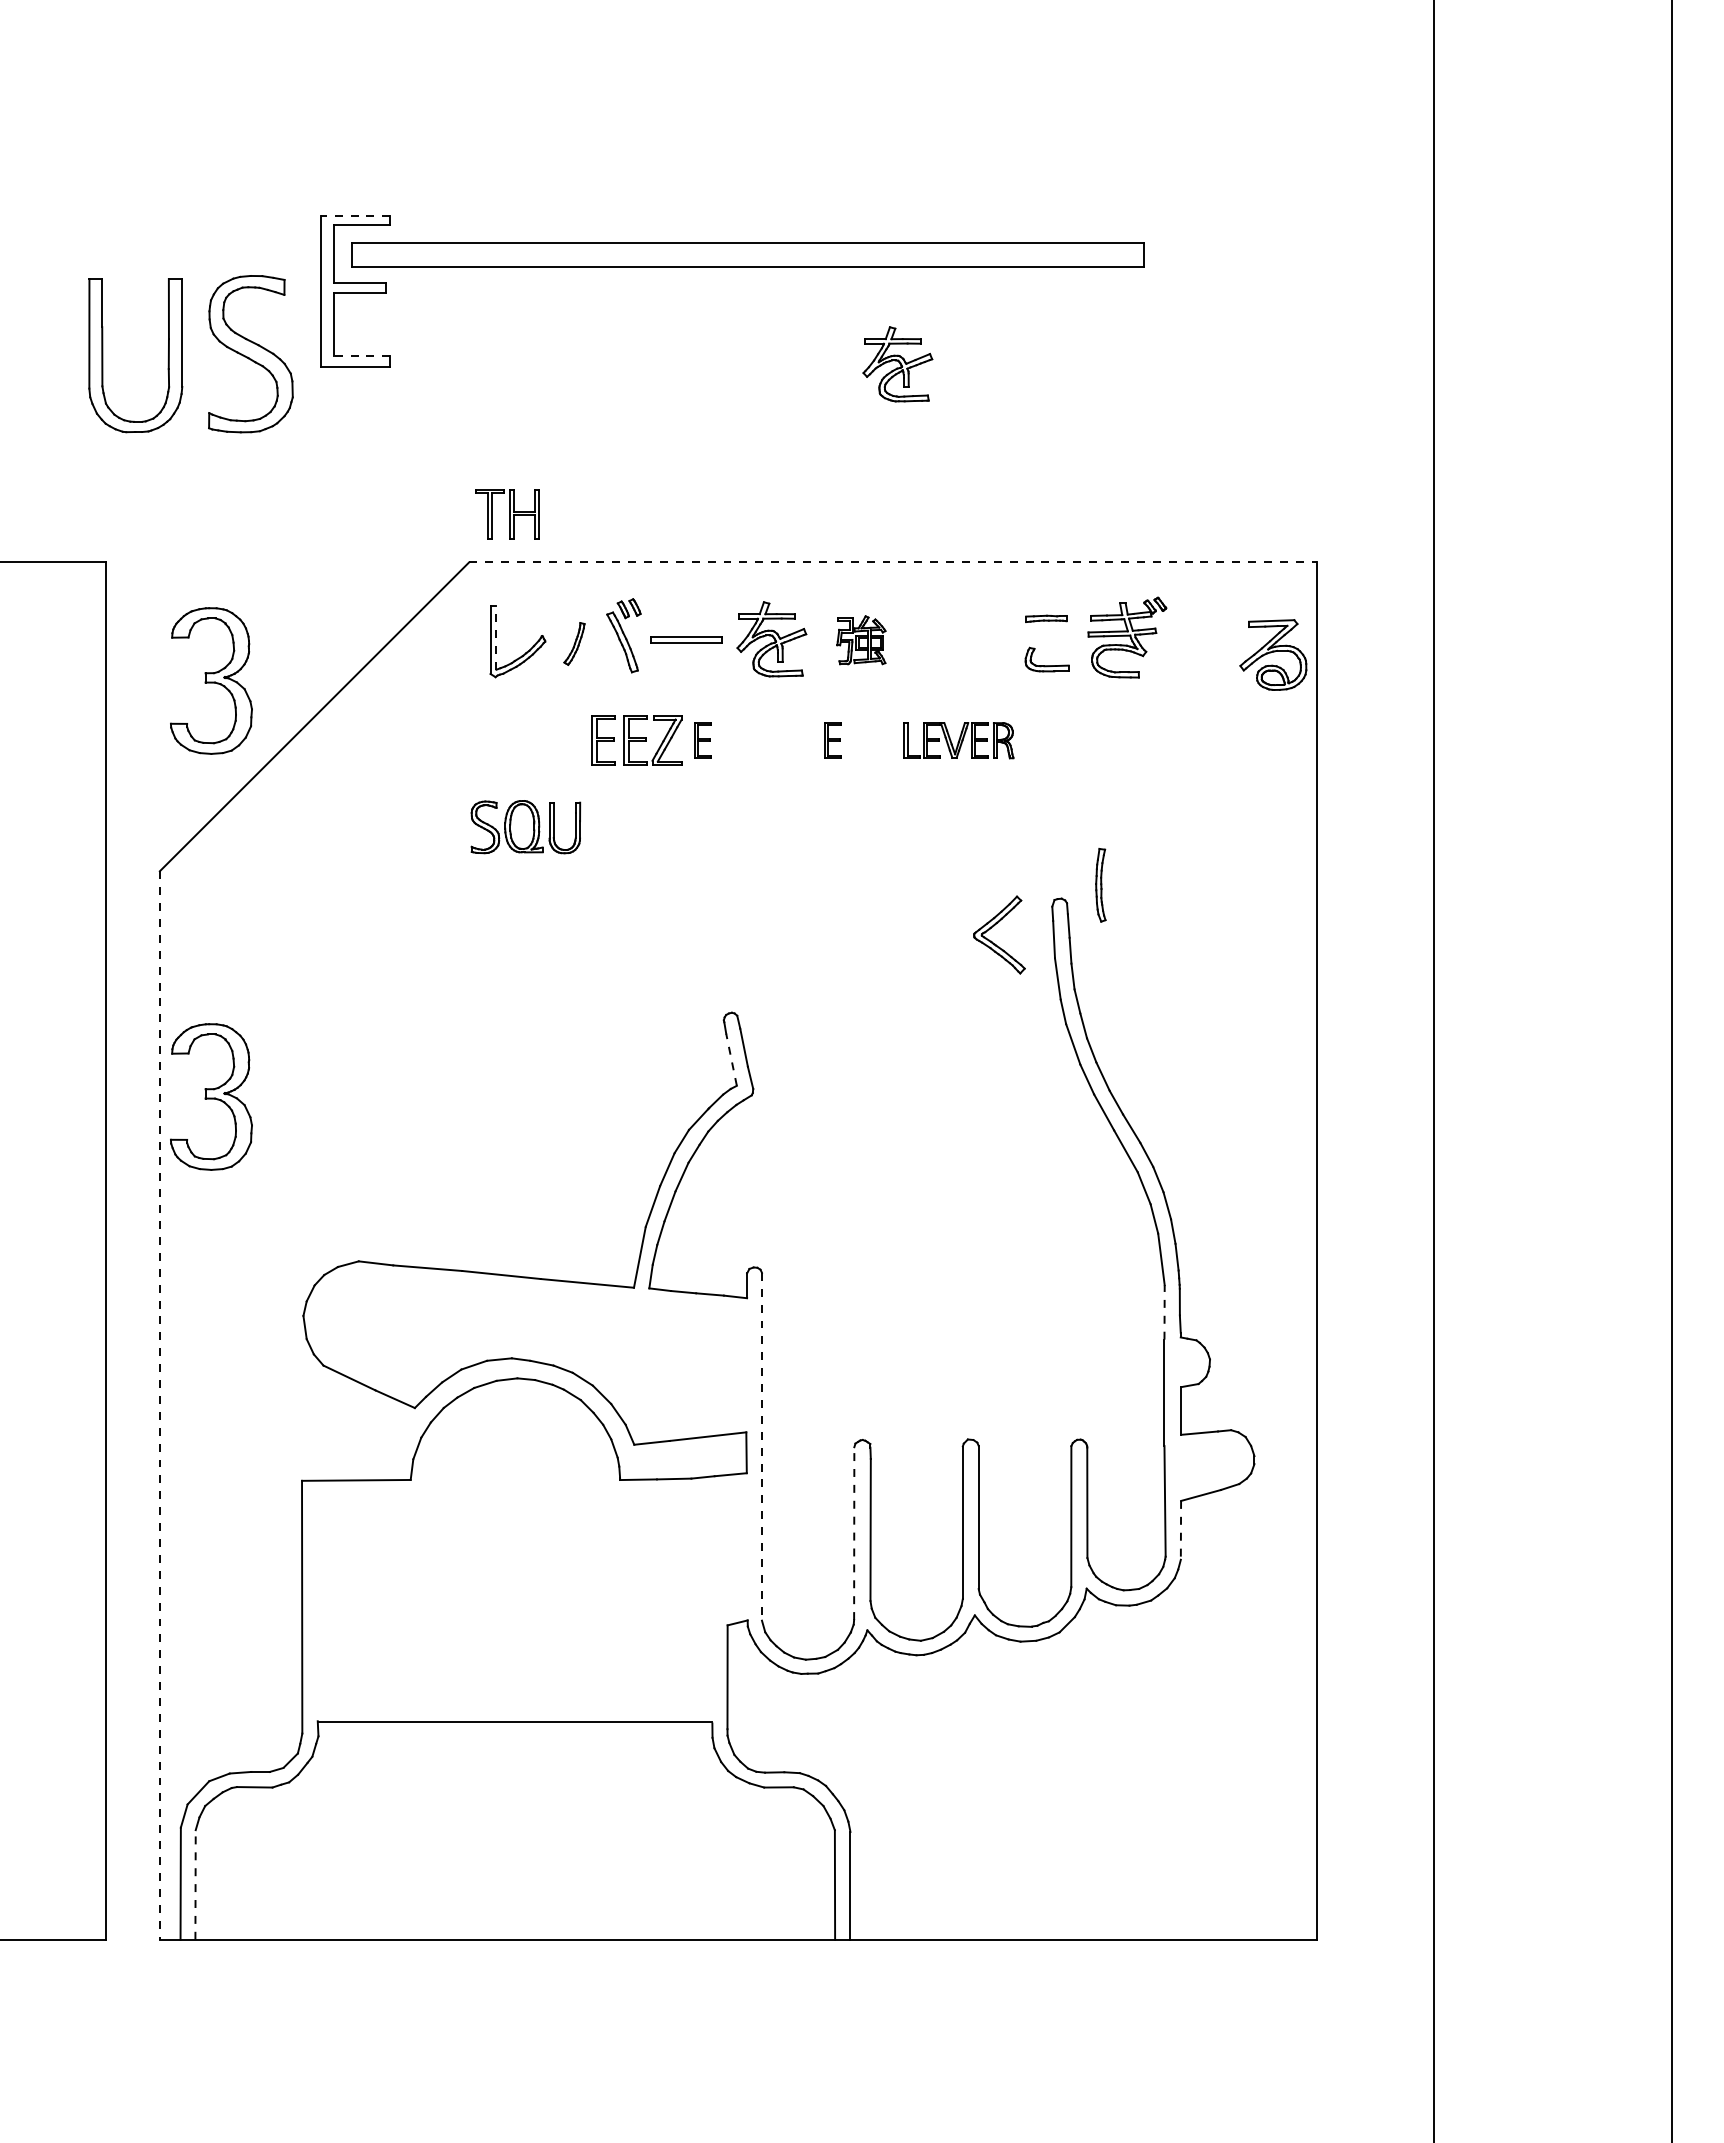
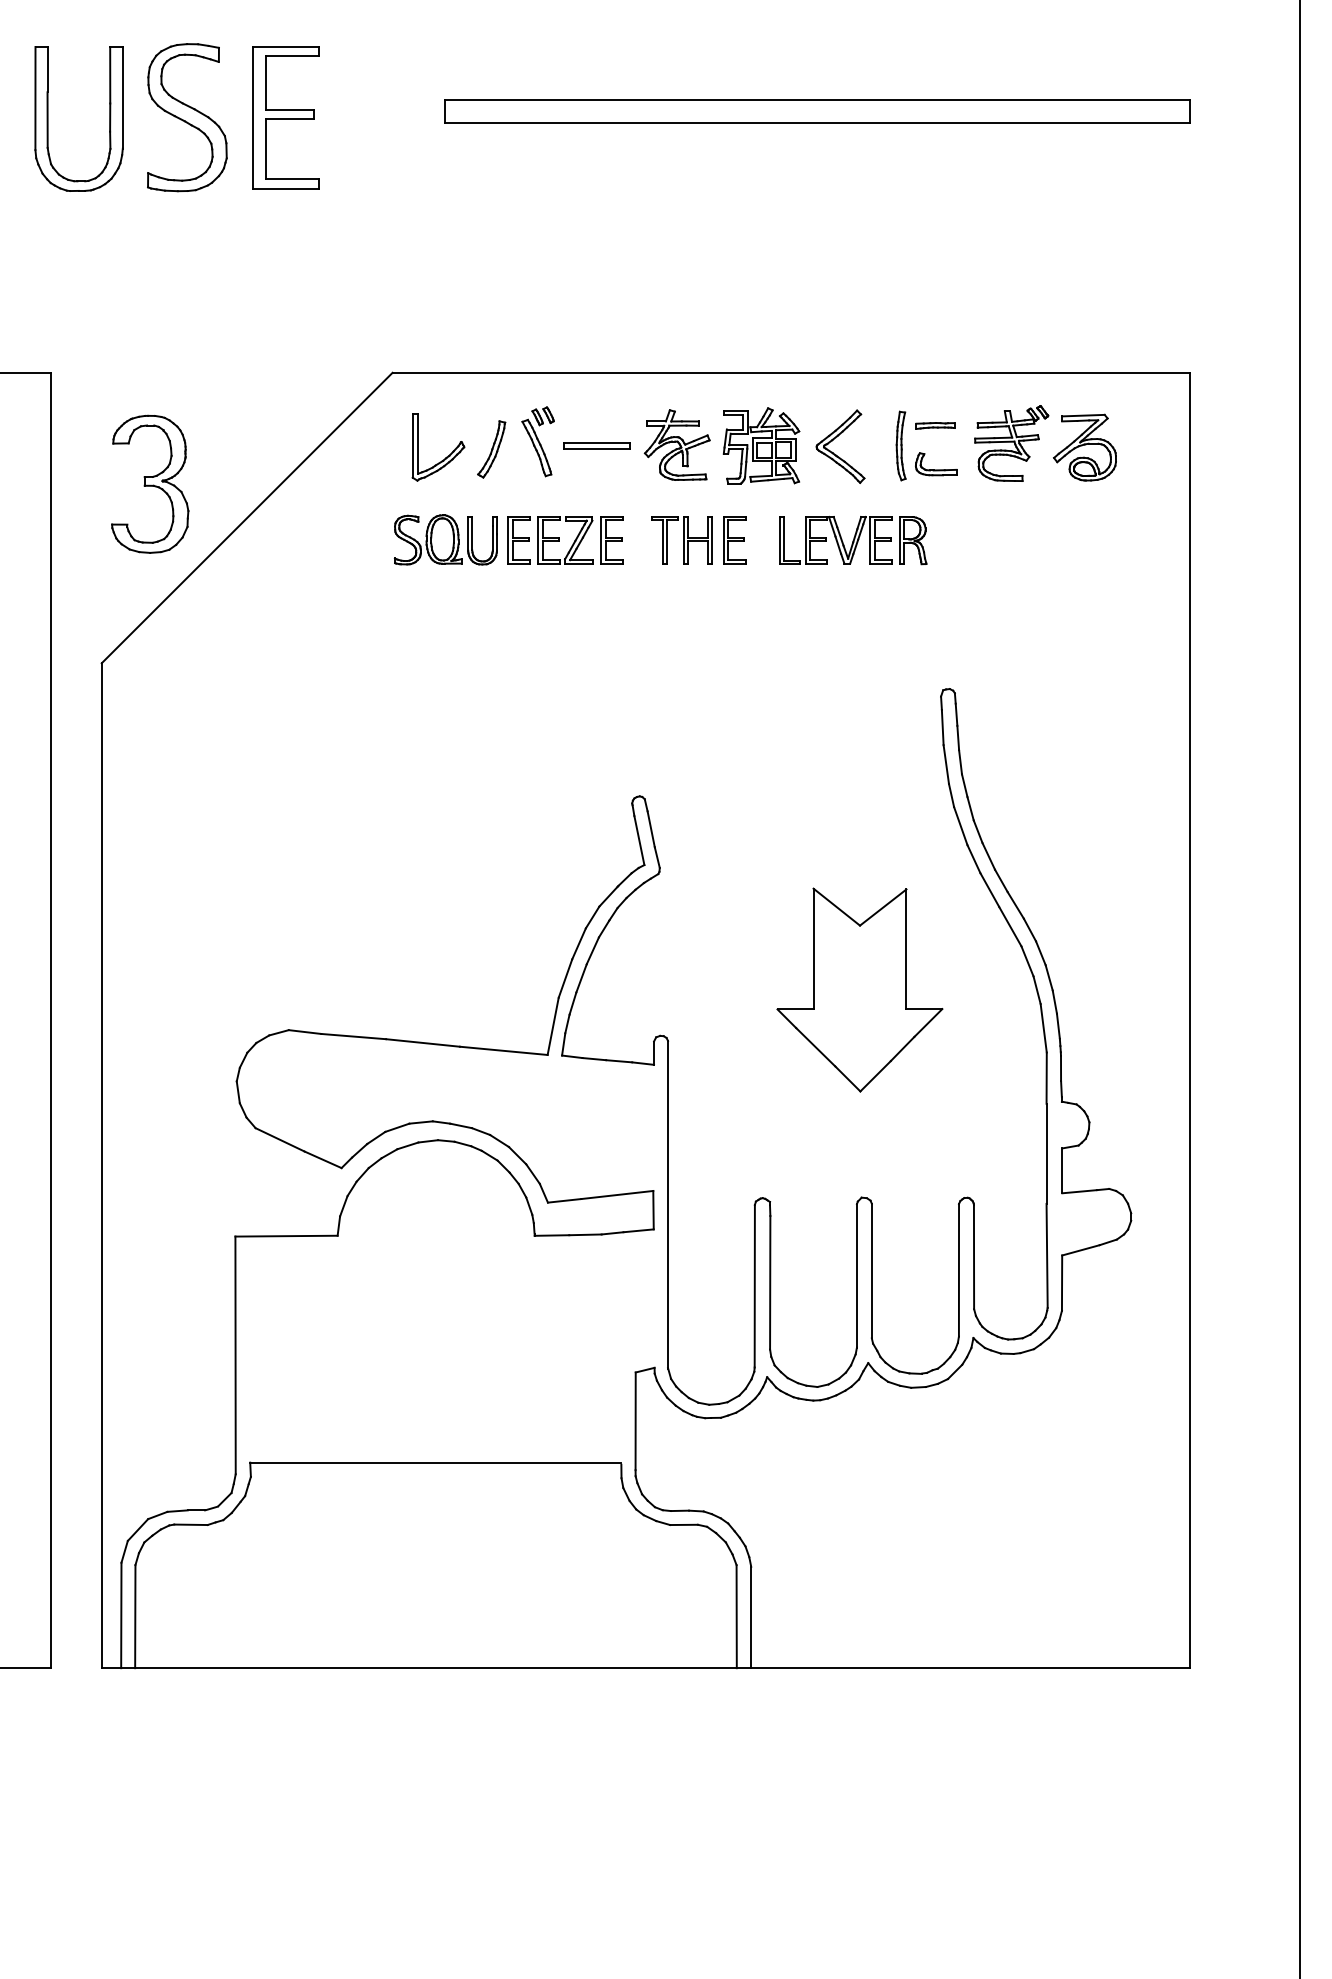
line: (355, 215) -> (285, 46), dashed -> solid
part: (747, 254) -> (817, 111), moved
part: (250, 354) -> (186, 117), moved
part: (103, 355) -> (48, 118), moved
line: (362, 356) -> (292, 179), dashed -> solid
part: (897, 364) -> (795, 186), removed
part: (507, 514) -> (681, 540), moved
line: (893, 562) -> (791, 372), dashed -> solid
line: (496, 637) -> (418, 443), dashed -> solid
part: (861, 640) -> (761, 446), size x1.67
part: (574, 643) -> (491, 449), size x1.43
part: (1273, 654) -> (1085, 447), moved
part: (702, 740) -> (612, 540), size x1.43
part: (832, 740) -> (734, 540), size x1.43
part: (958, 740) -> (852, 540), size x1.43
part: (525, 827) -> (445, 540), moved
part: (1100, 885) -> (900, 446), moved
part: (994, 926) -> (835, 438), moved
line: (731, 1059) -> (639, 840), dashed -> solid
part: (211, 1096) -> (150, 875), removed
part: (965, 1218) -> (859, 989), added
line: (1164, 1311) -> (1046, 1077), dashed -> solid
line: (159, 1406) -> (101, 1166), dashed -> solid
line: (761, 1447) -> (667, 1205), dashed -> solid
line: (1180, 1530) -> (1061, 1283), dashed -> solid
line: (854, 1533) -> (755, 1286), dashed -> solid
line: (195, 1884) -> (135, 1616), dashed -> solid

